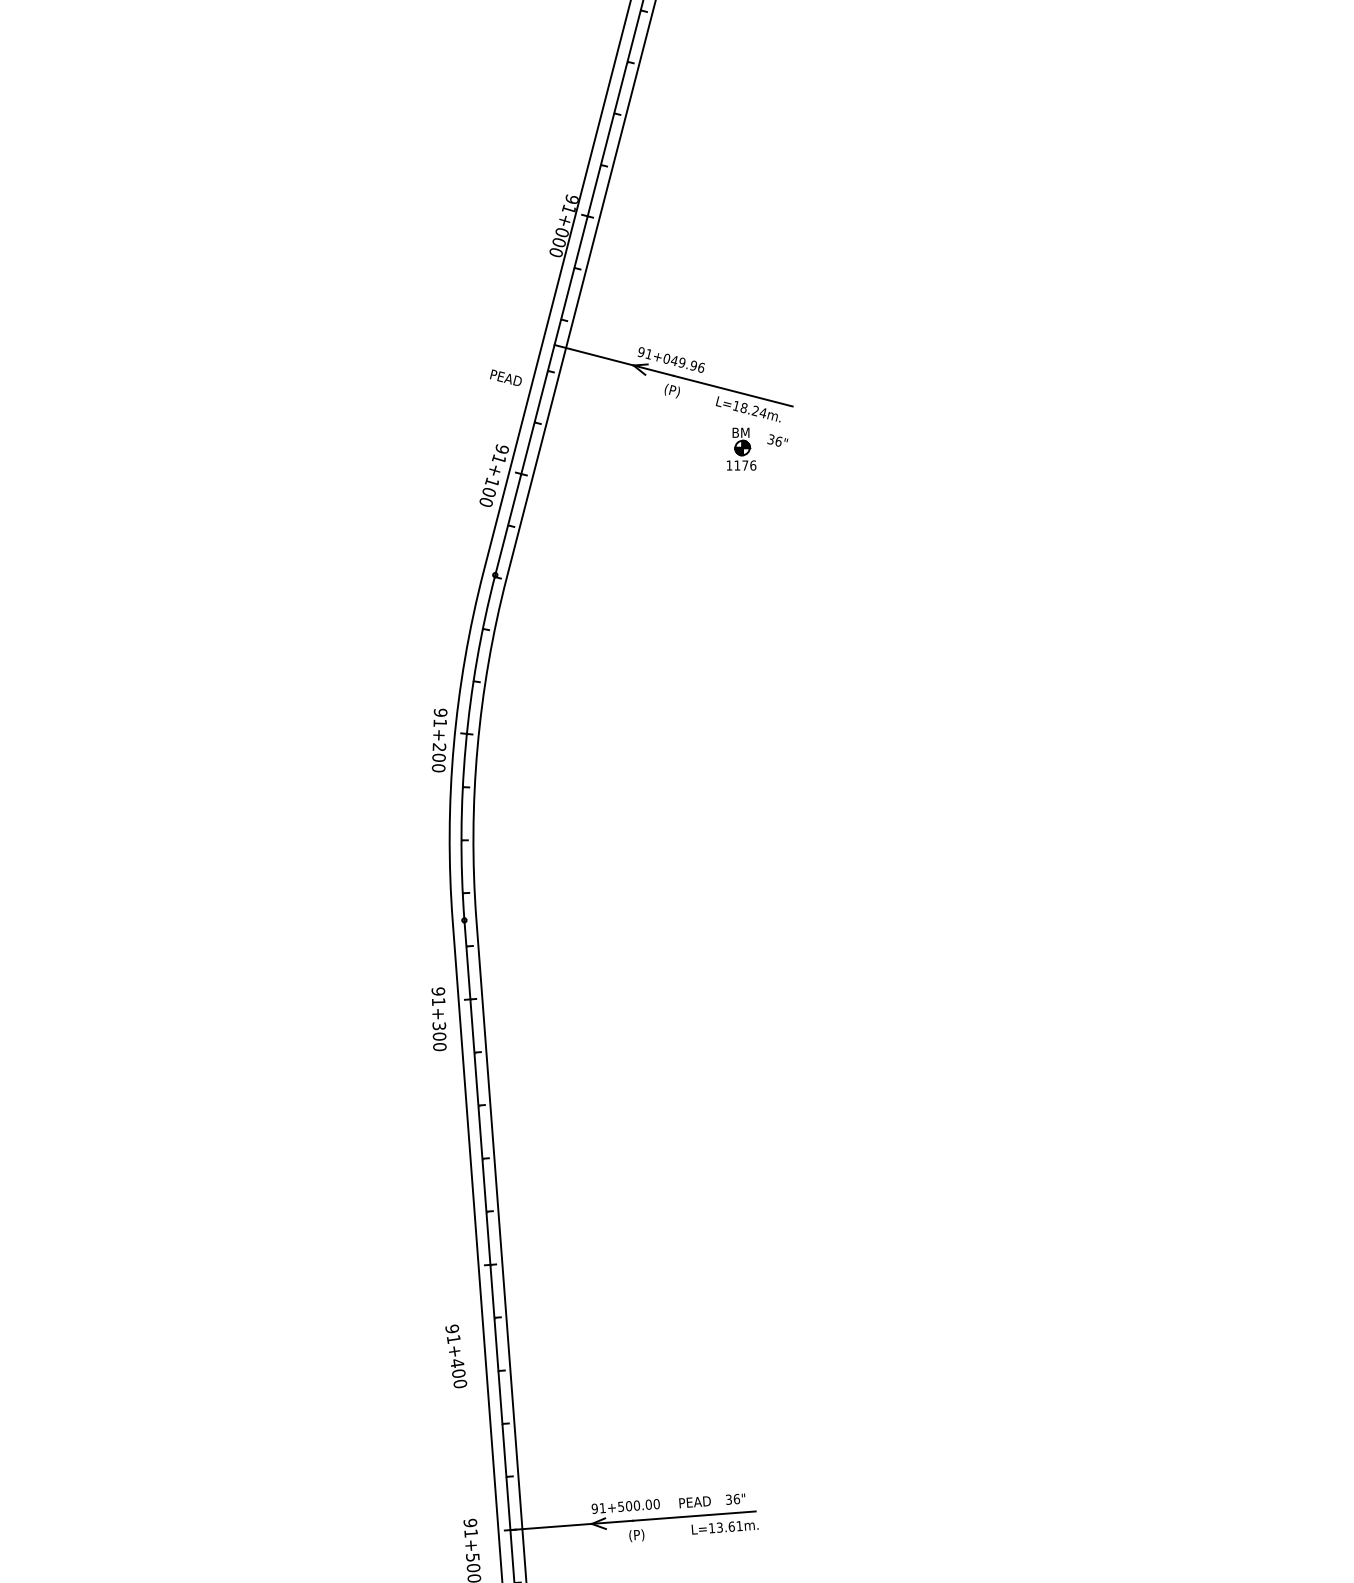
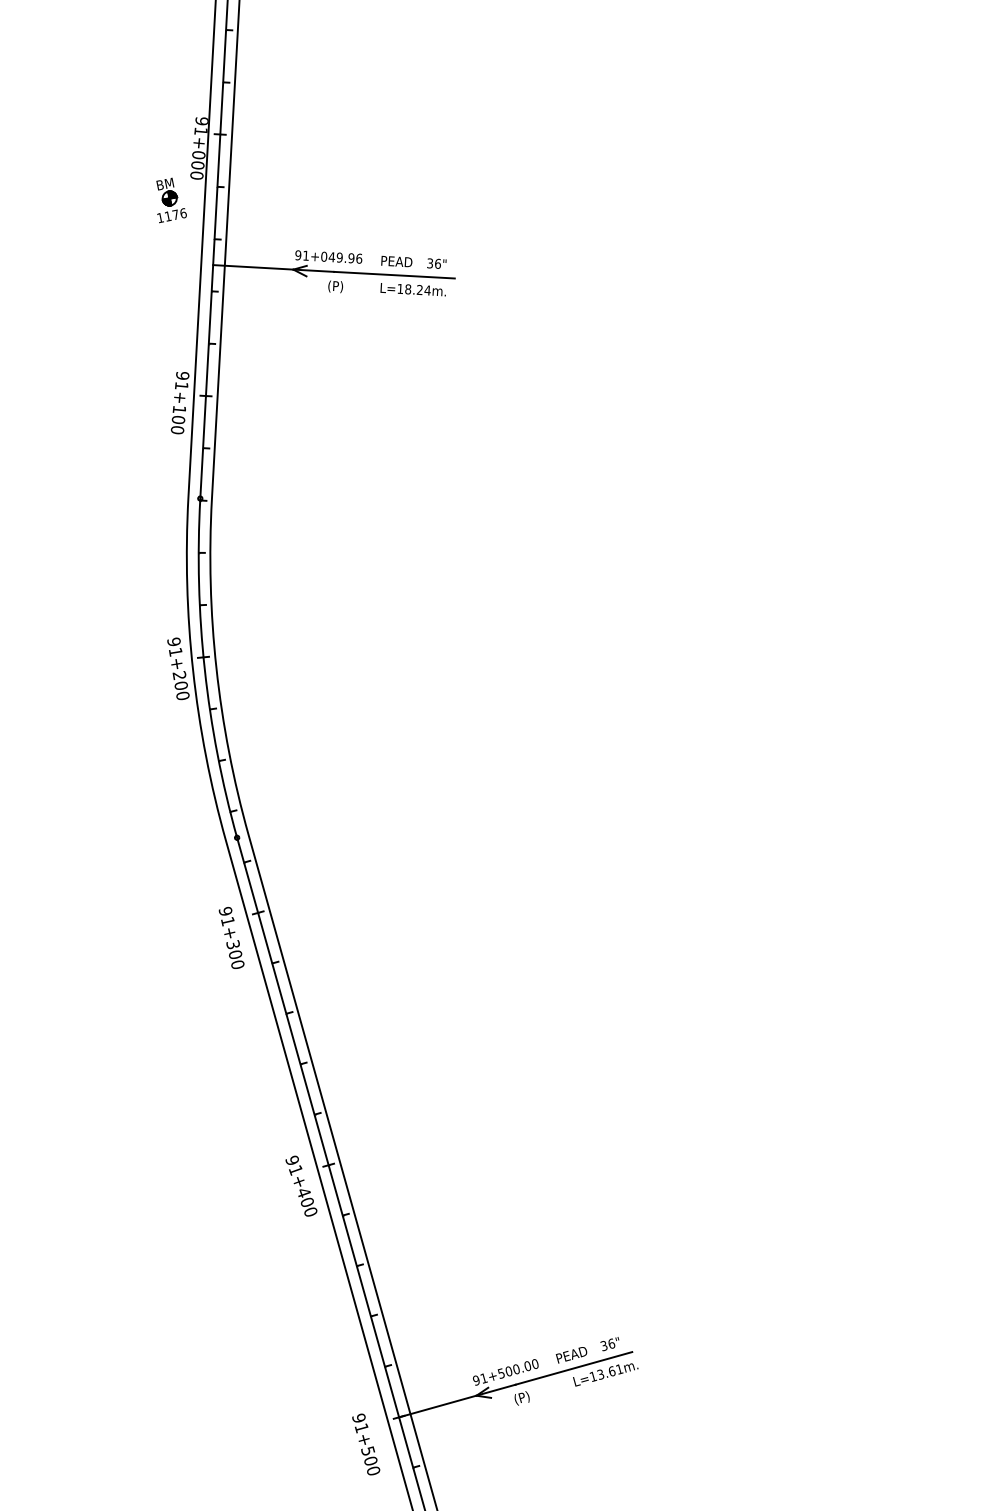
text: (505, 377) -> (395, 261), moved
text: (777, 440) -> (436, 263), moved
part: (741, 448) -> (168, 199), moved
text: (456, 1356) -> (301, 1186), moved

